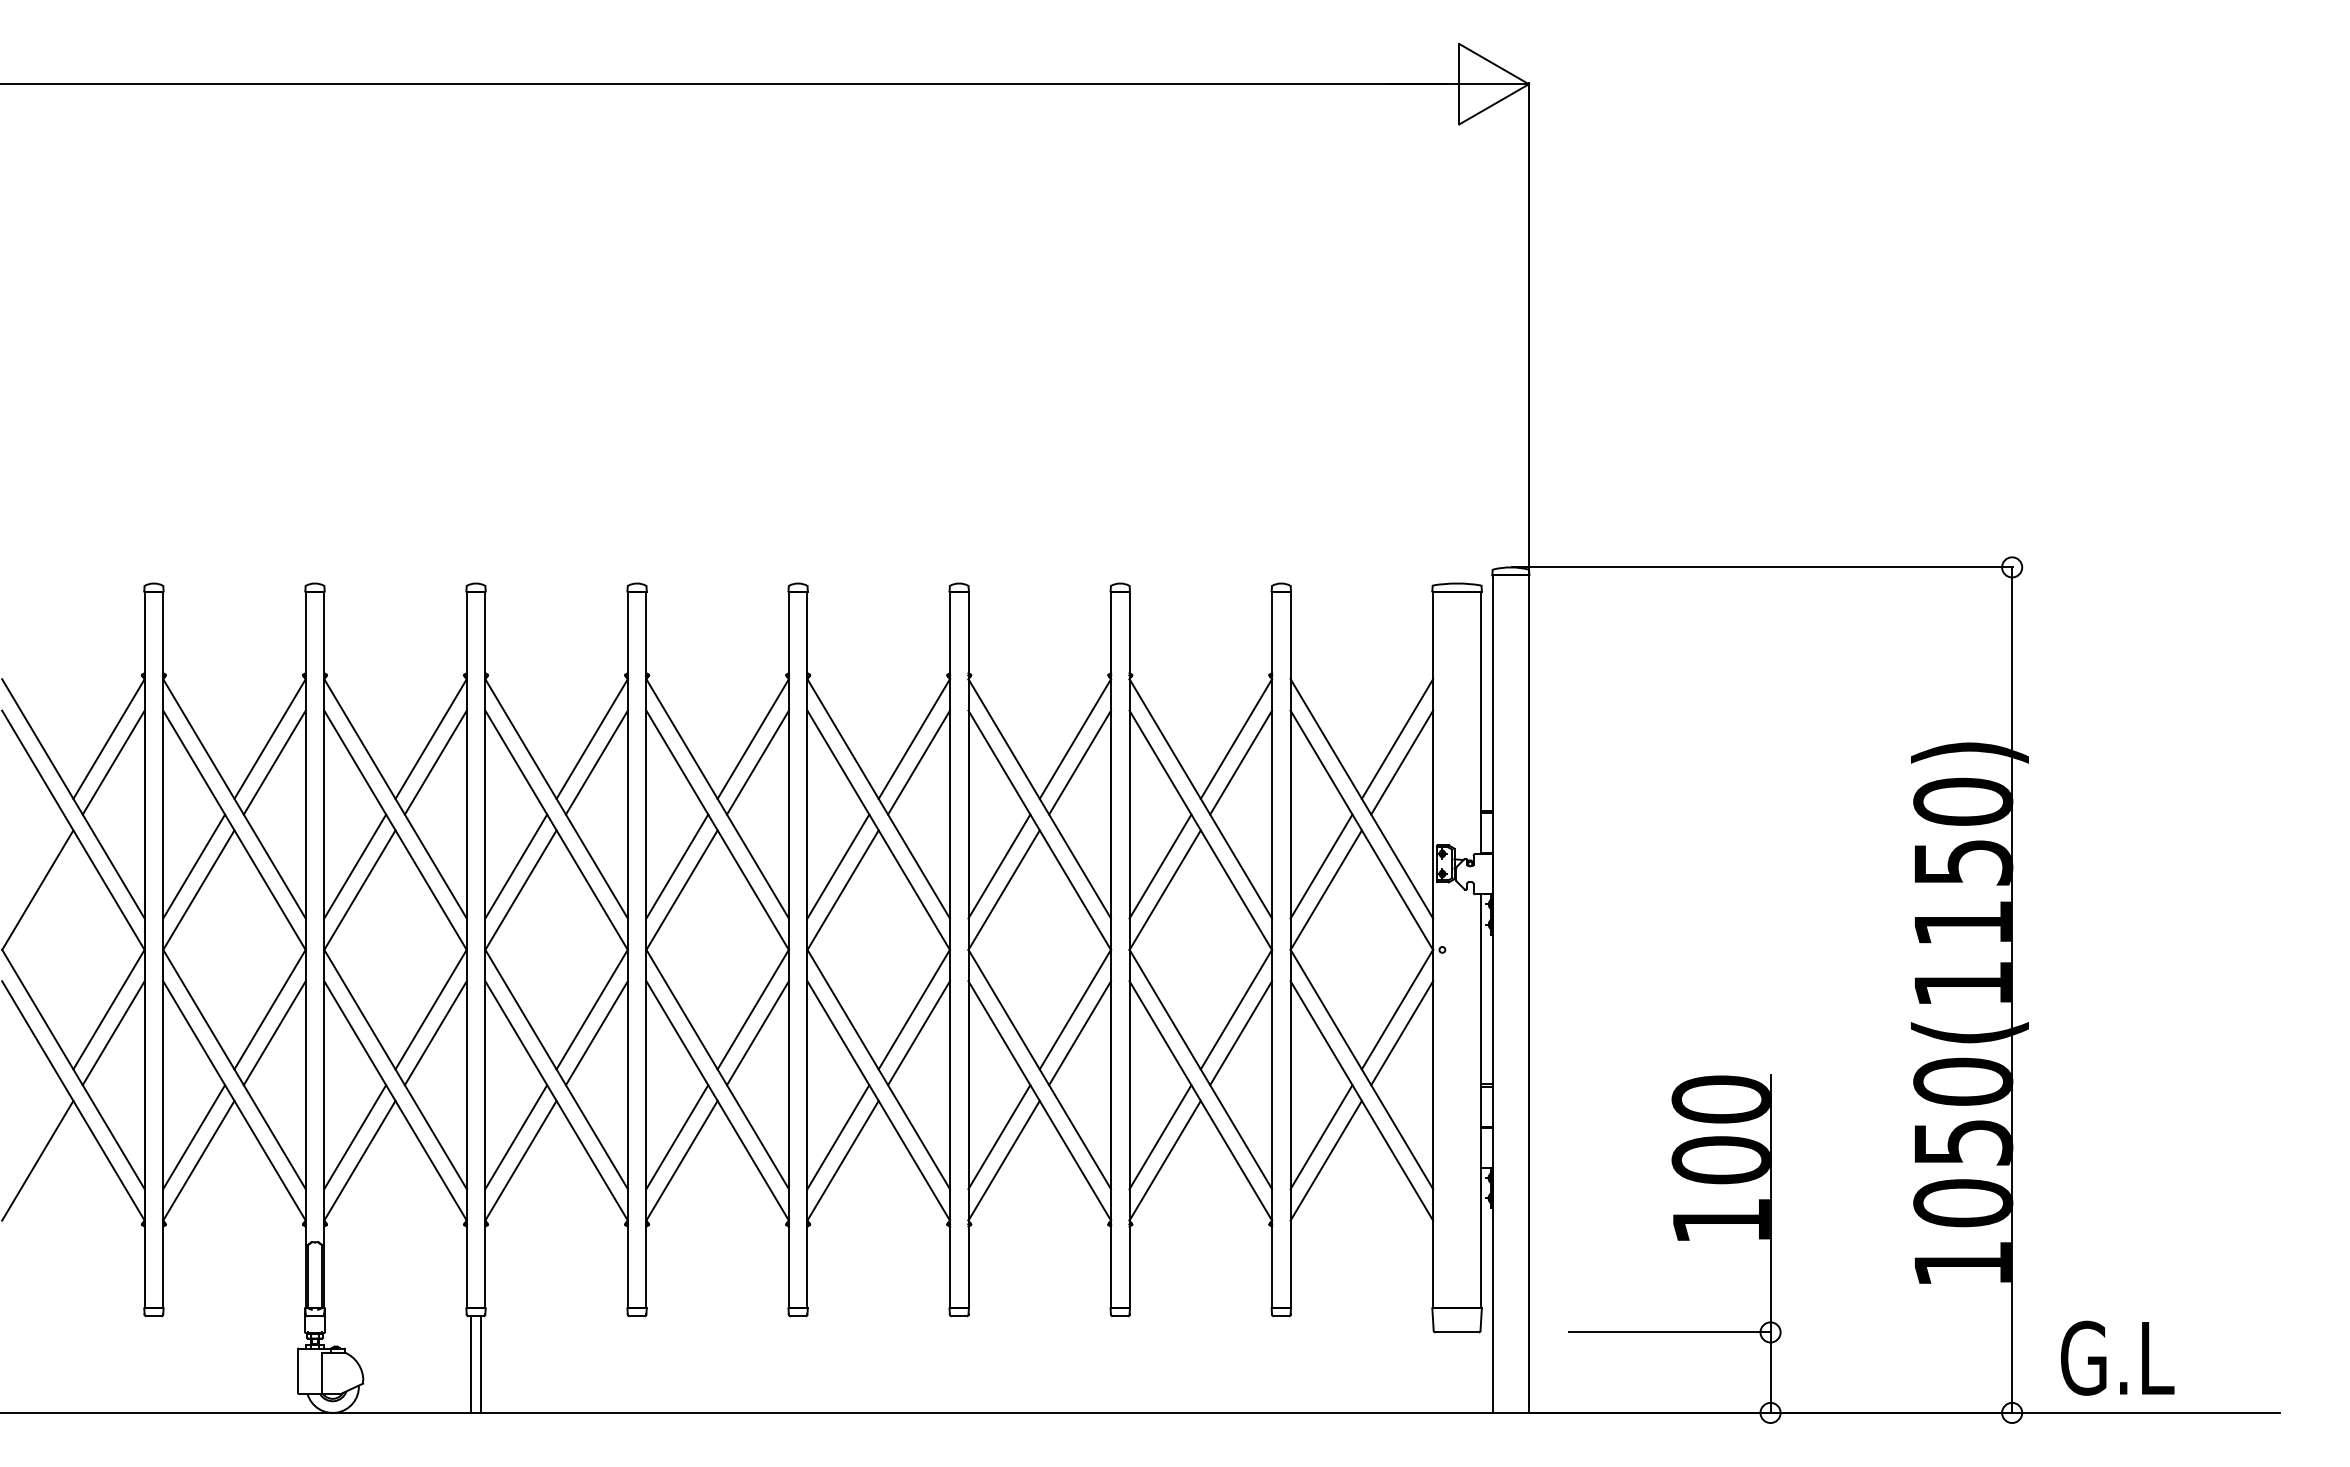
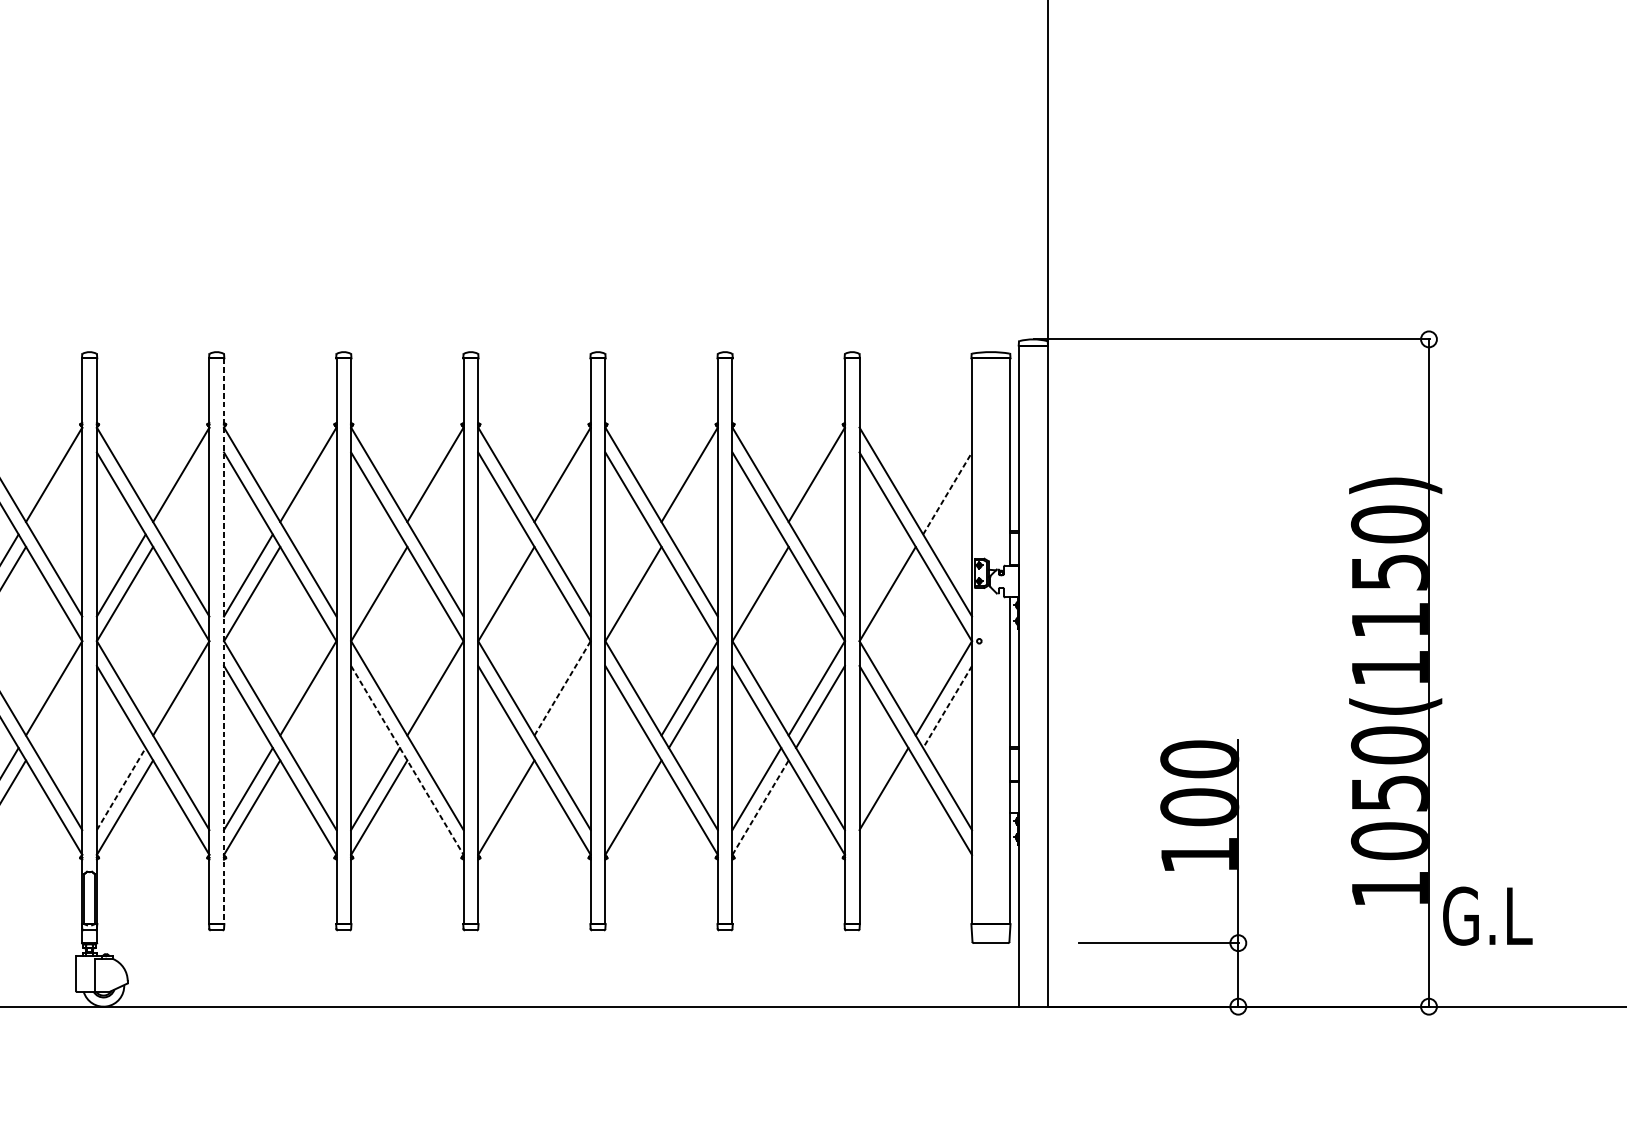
line: (1397, 738) -> (943, 474), removed
line: (274, 762) -> (57, 493), removed
line: (435, 762) -> (184, 493), removed
line: (596, 762) -> (311, 493), removed
line: (757, 762) -> (438, 493), removed
line: (918, 762) -> (565, 493), removed
line: (1080, 762) -> (693, 493), removed
line: (1241, 762) -> (820, 493), removed
line: (1402, 762) -> (947, 493), solid -> dashed
line: (677, 866) -> (375, 575), removed
line: (838, 866) -> (502, 575), removed
line: (999, 866) -> (629, 575), removed
line: (1160, 866) -> (756, 575), removed
line: (1321, 866) -> (883, 575), removed
line: (485, 950) -> (224, 641), solid -> dashed
line: (914, 1009) -> (562, 688), solid -> dashed
line: (274, 1033) -> (57, 707), removed
line: (435, 1033) -> (184, 707), removed
line: (596, 1033) -> (311, 707), removed
line: (757, 1033) -> (438, 707), removed
line: (918, 1033) -> (565, 707), removed
line: (1402, 1033) -> (947, 707), solid -> dashed
line: (717, 1101) -> (407, 760), solid -> dashed
line: (355, 1136) -> (121, 788), solid -> dashed
line: (838, 1137) -> (502, 789), removed
line: (999, 1137) -> (629, 789), removed
line: (1165, 1160) -> (760, 807), solid -> dashed
line: (1325, 1160) -> (887, 807), removed
text: (2117, 1357) -> (1487, 915), moved
line: (471, 1364) -> (213, 968), removed
line: (480, 1364) -> (220, 968), removed

